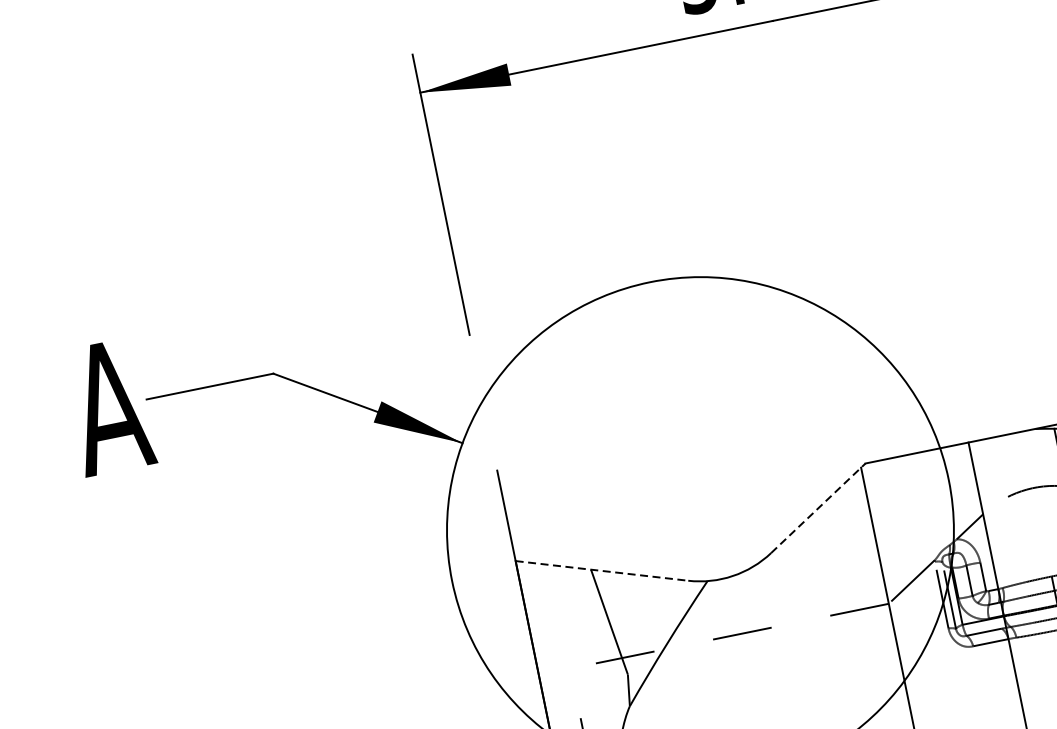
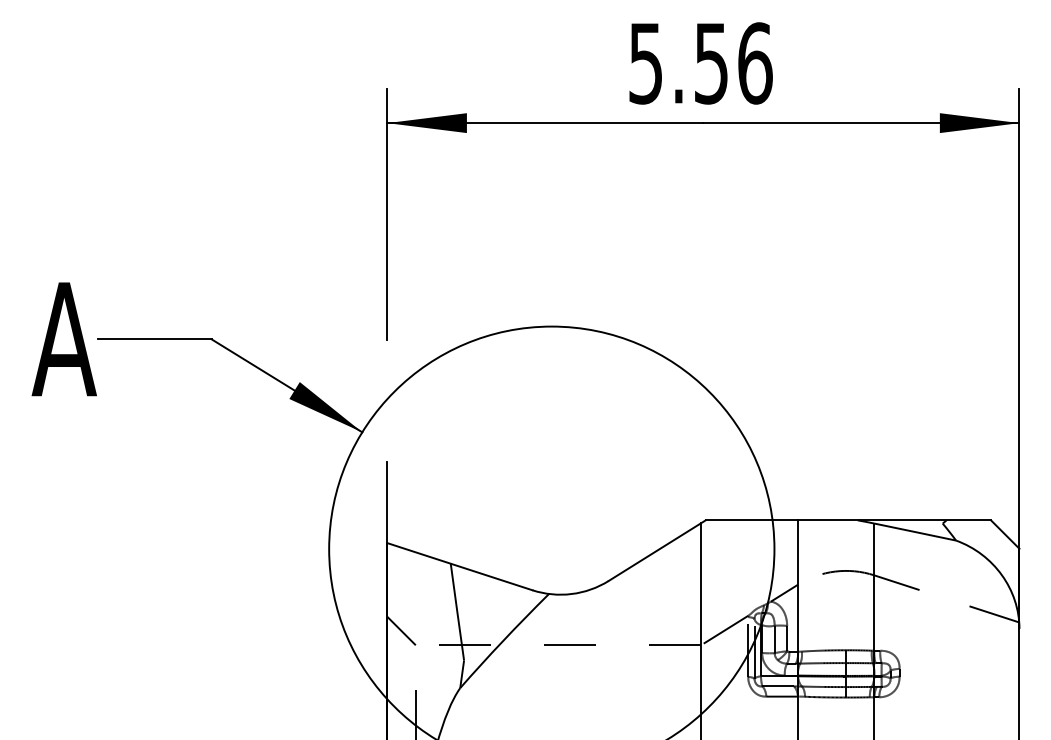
line: (818, 508) -> (657, 550), dashed -> solid
line: (602, 570) -> (460, 566), dashed -> solid
line: (551, 655) -> (401, 630), added

